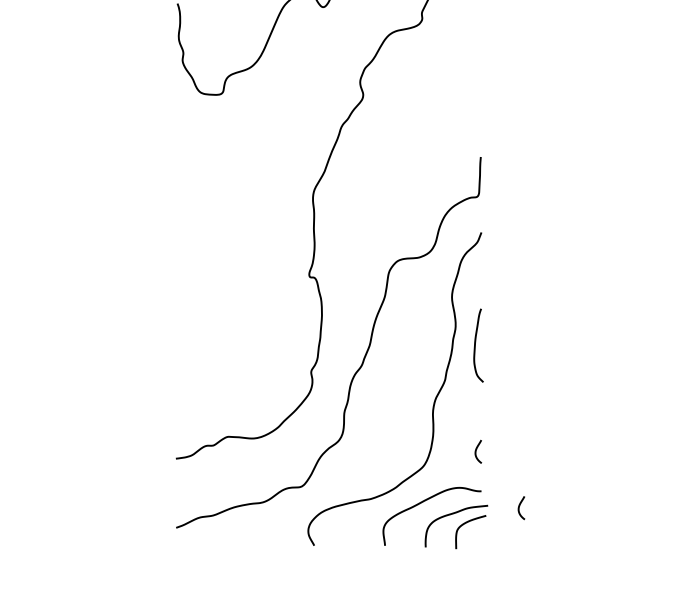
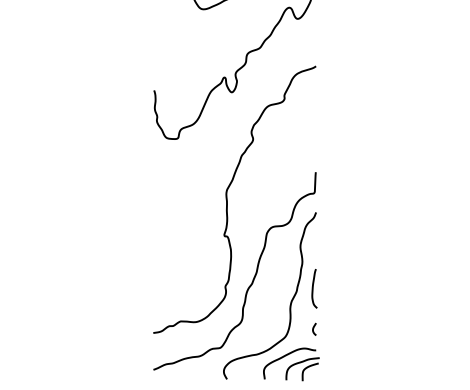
curve: (476, 345) -> (313, 288), moved
curve: (521, 506) -> (337, 358), removed

